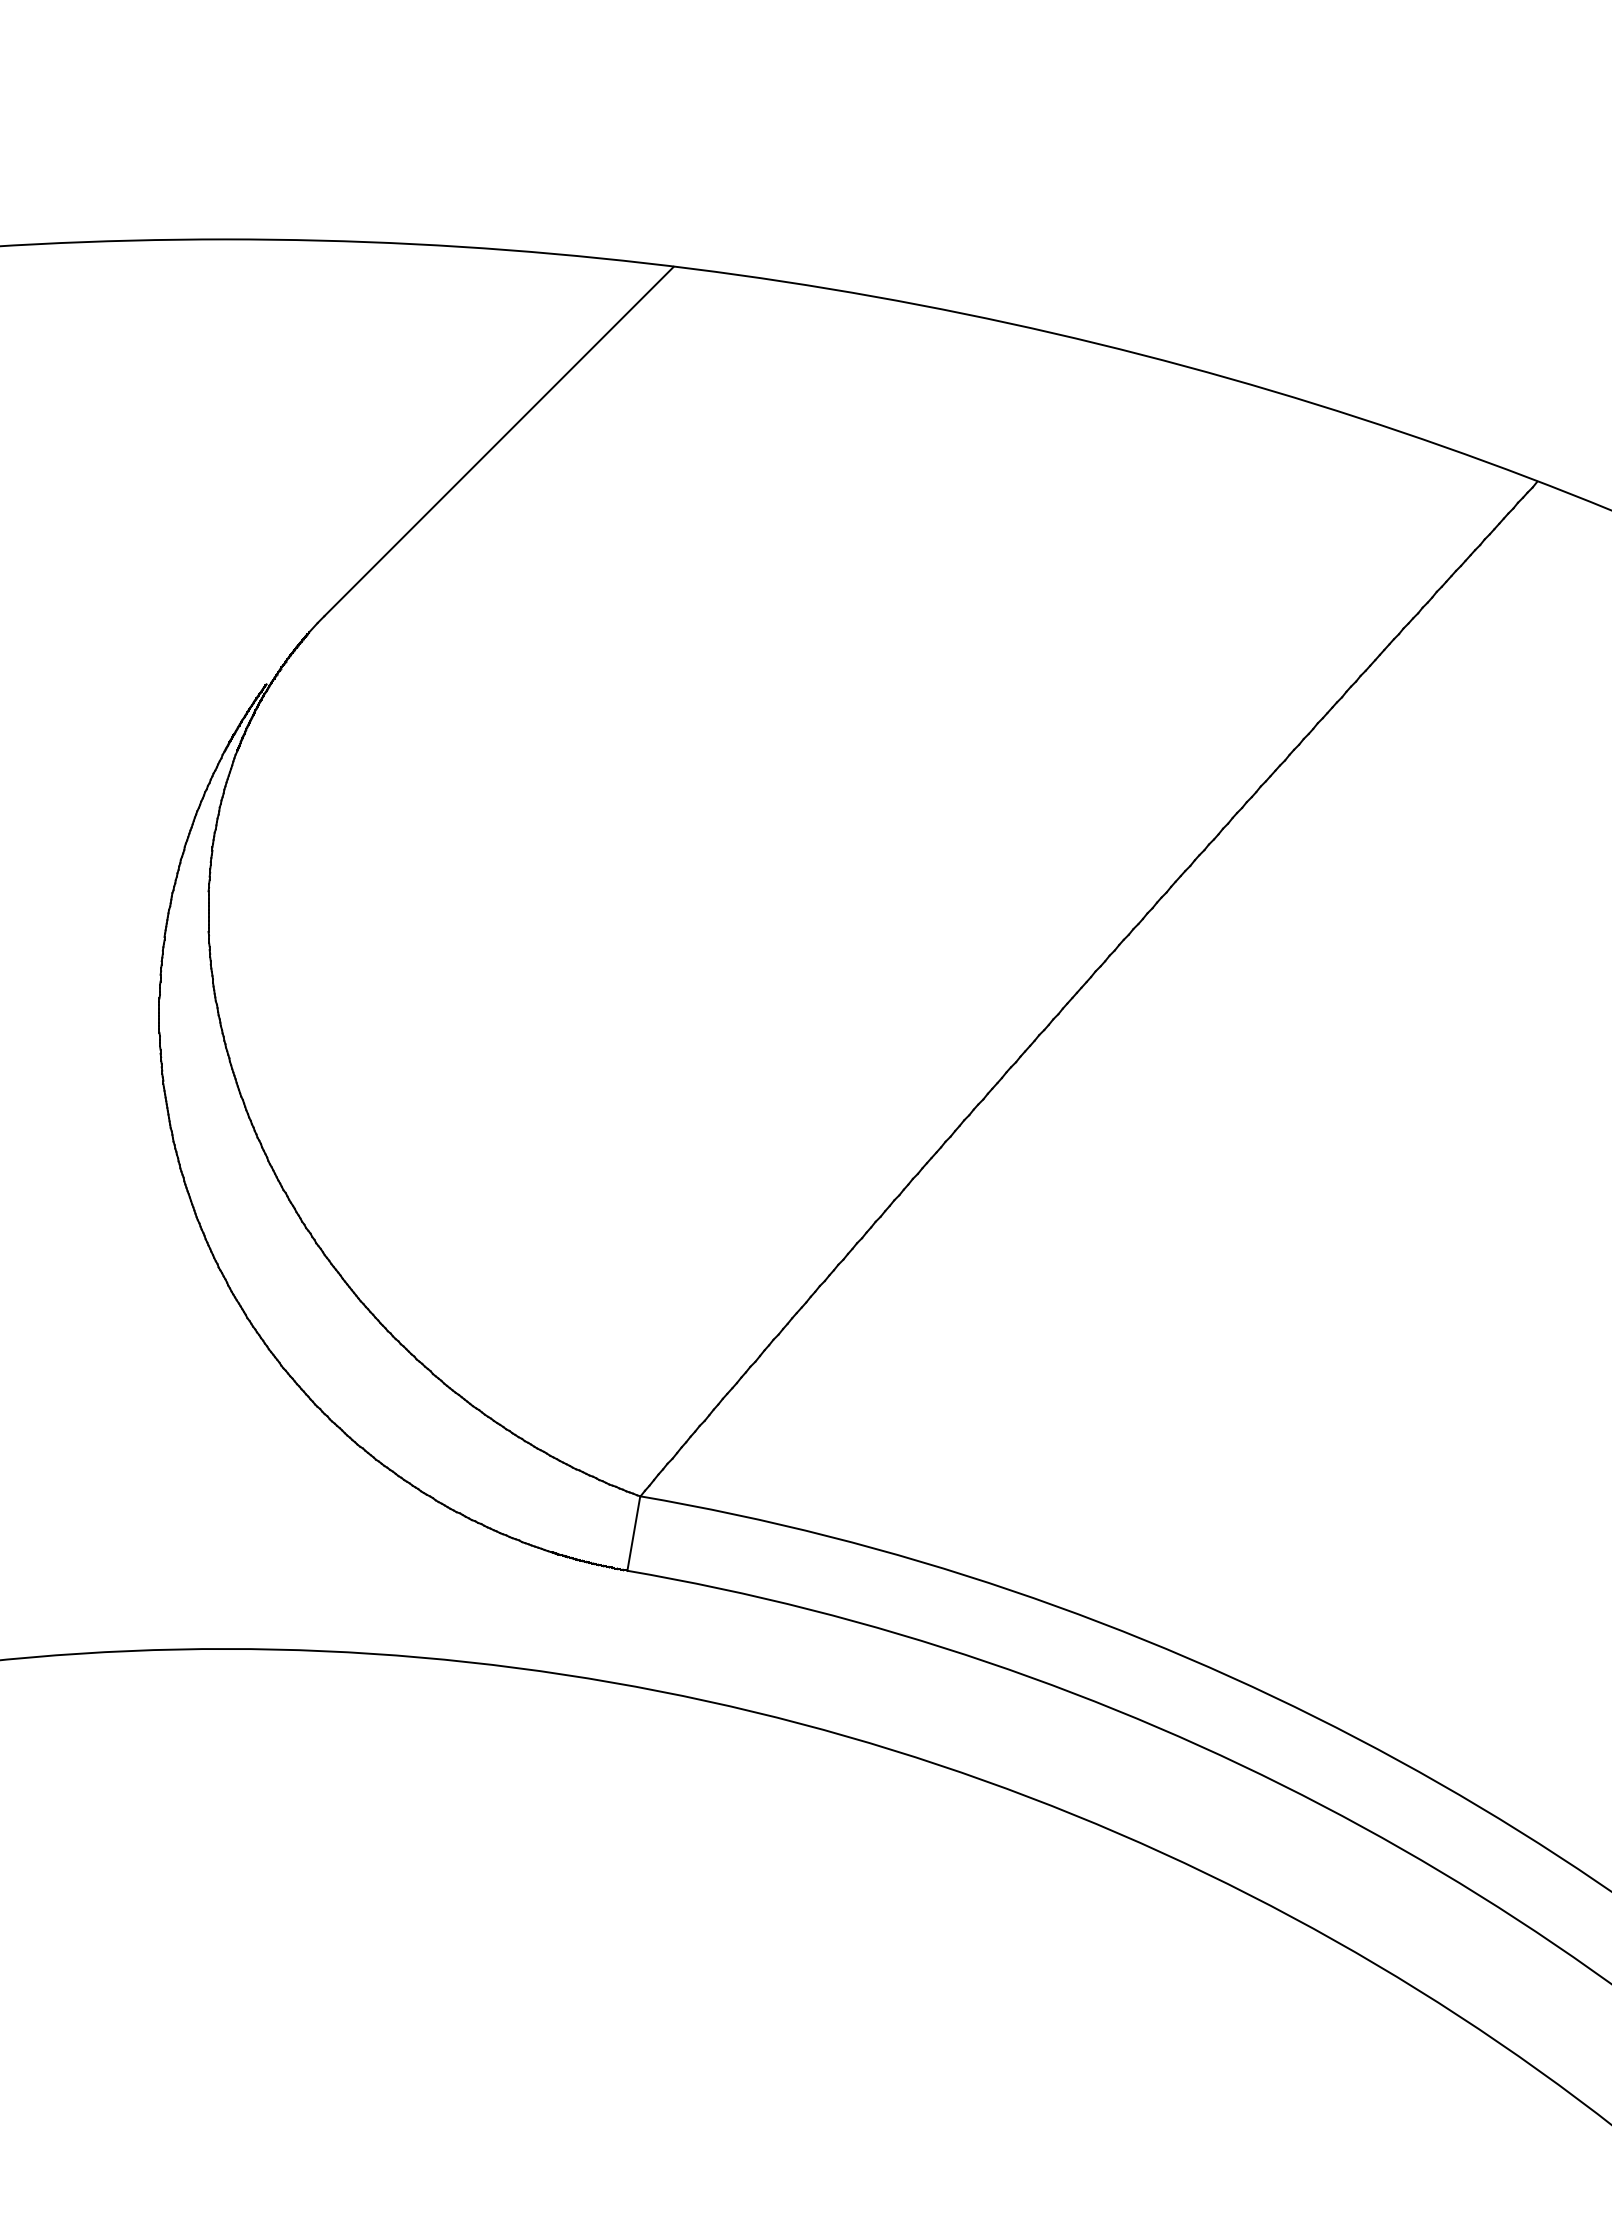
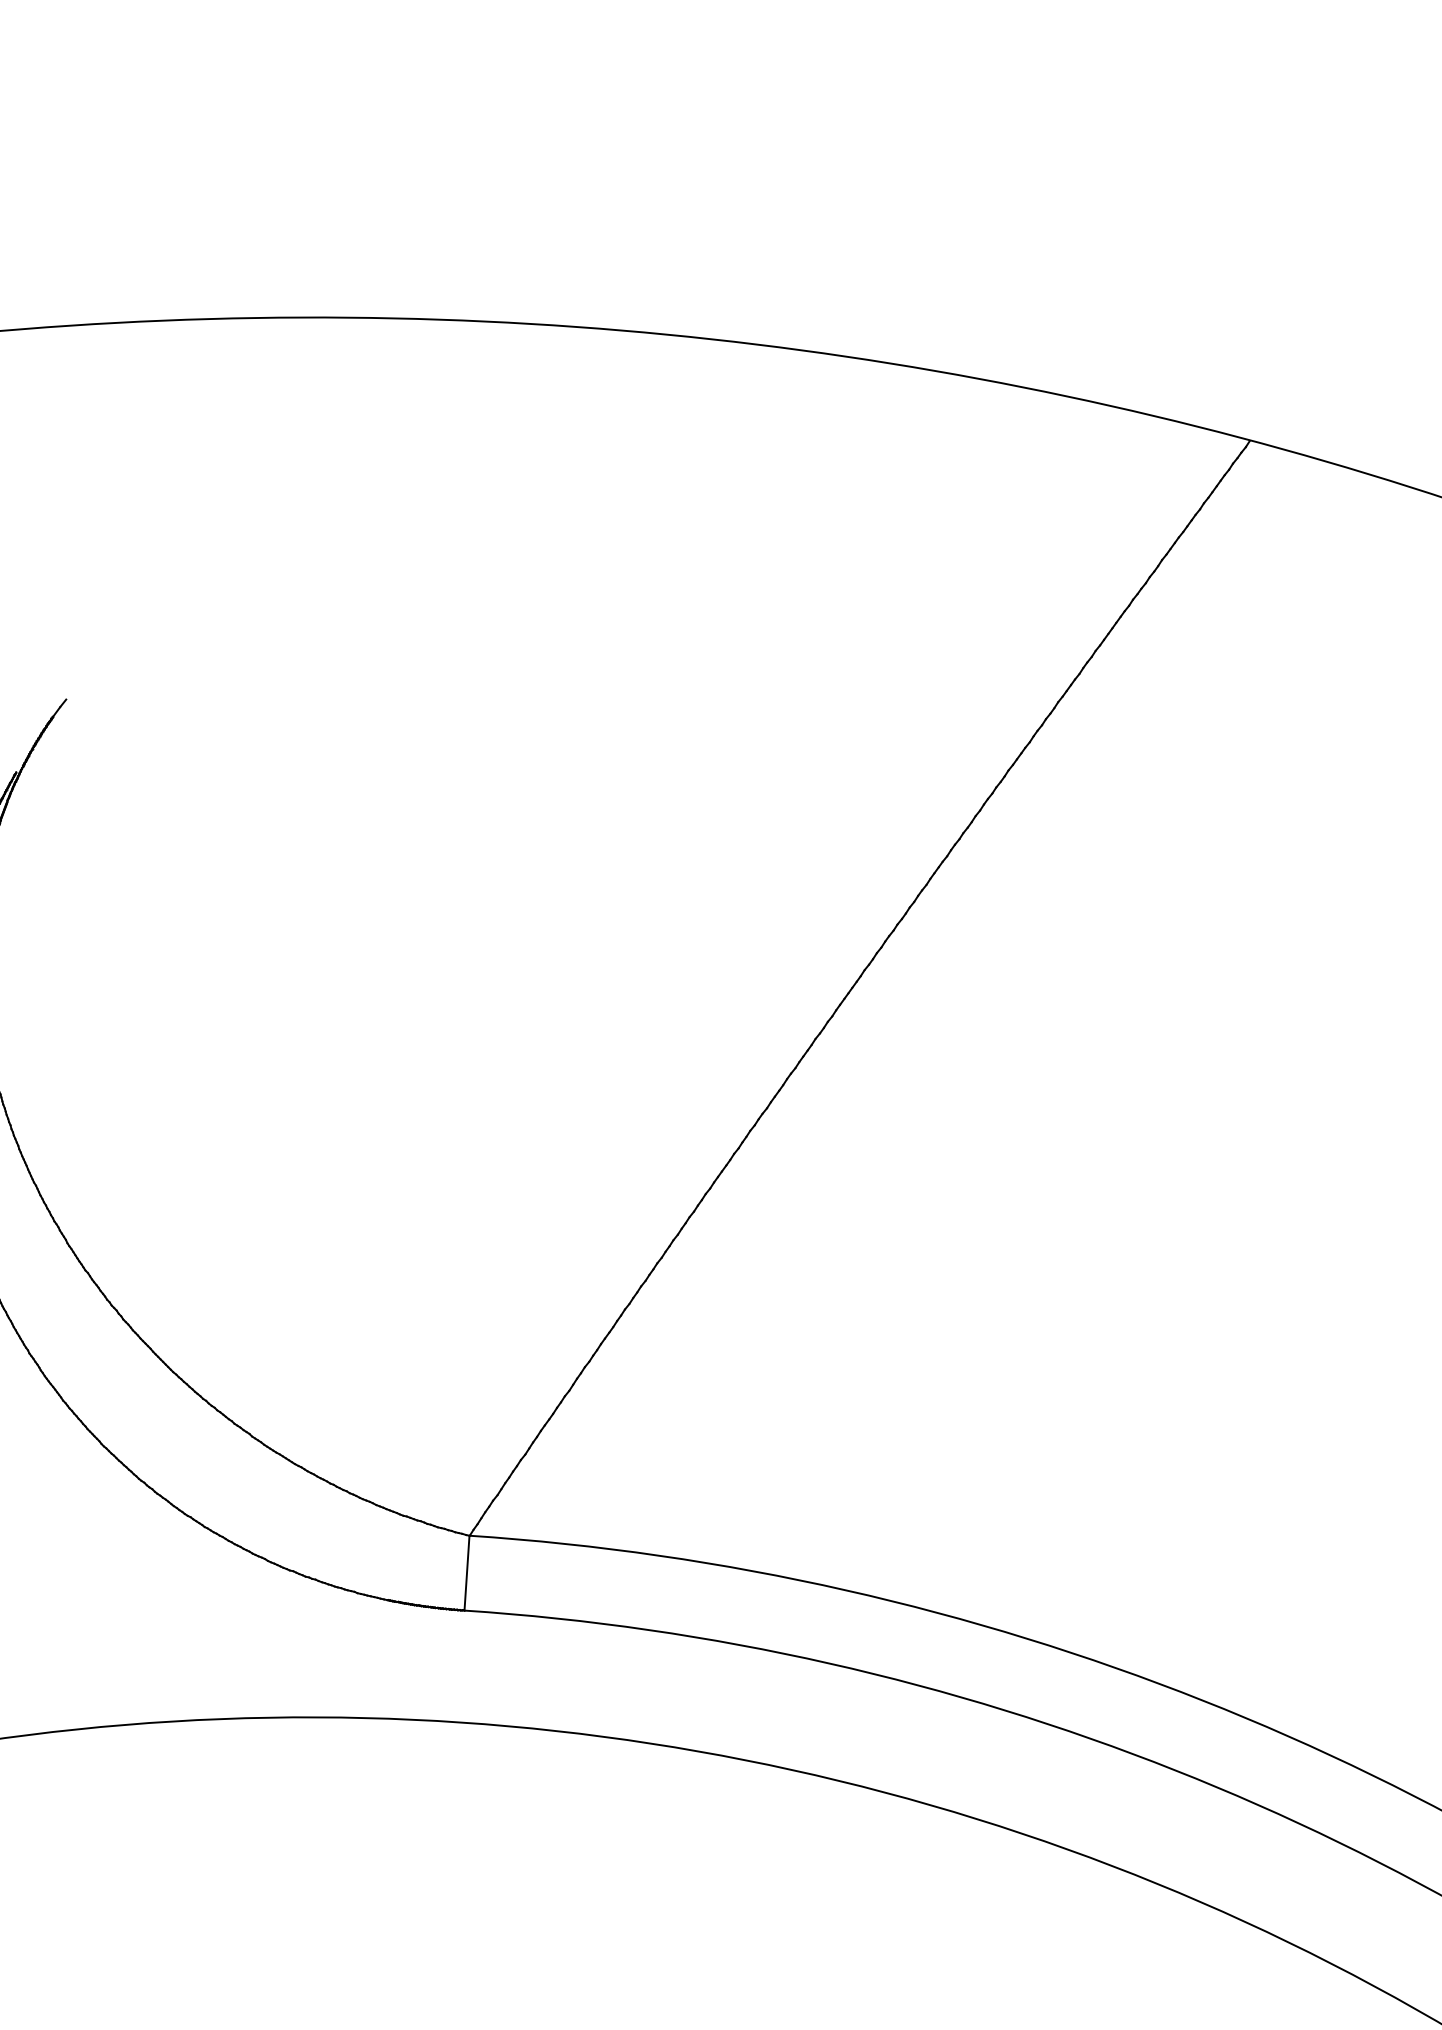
line: (498, 441) -> (220, 508), removed

